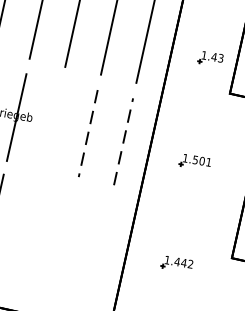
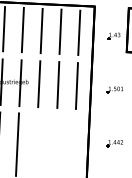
line: (52, 126) -> (39, 84), added
line: (88, 132) -> (58, 84), dashed -> solid
line: (122, 142) -> (76, 86), dashed -> solid

